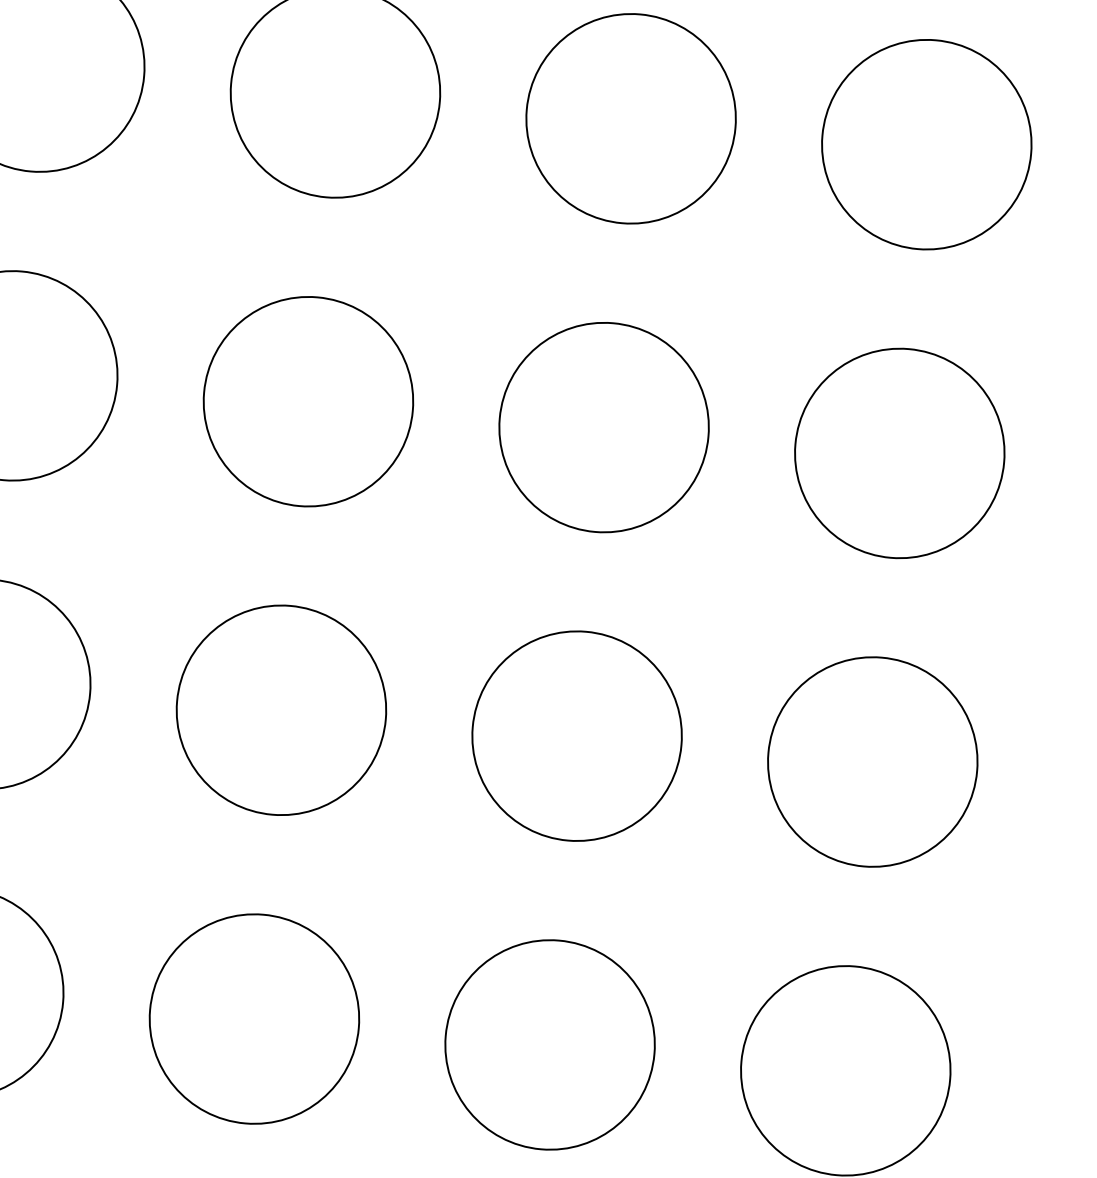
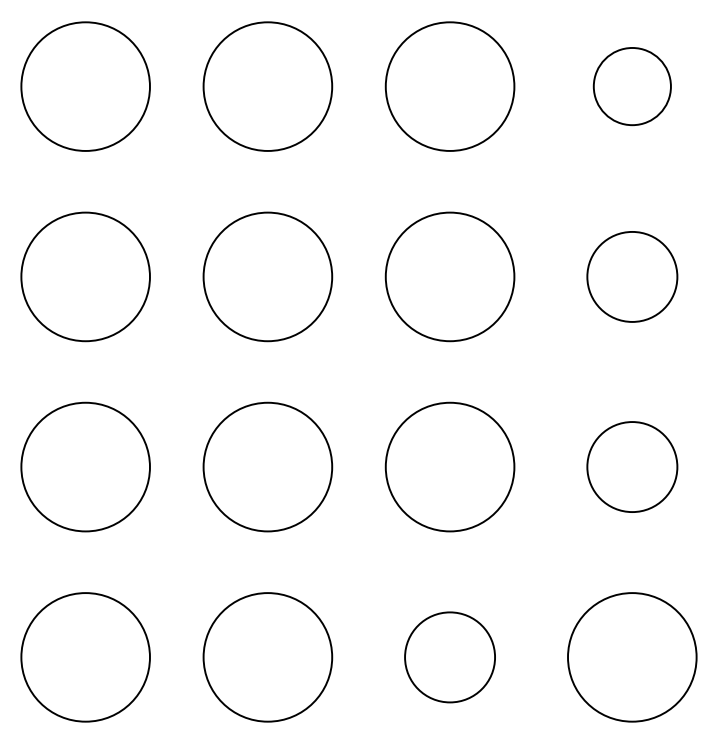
part: (927, 144) -> (632, 86), size x0.6
part: (900, 452) -> (632, 276), size x0.7
part: (873, 761) -> (632, 466), size x0.7
part: (549, 1045) -> (449, 657), size x0.7

